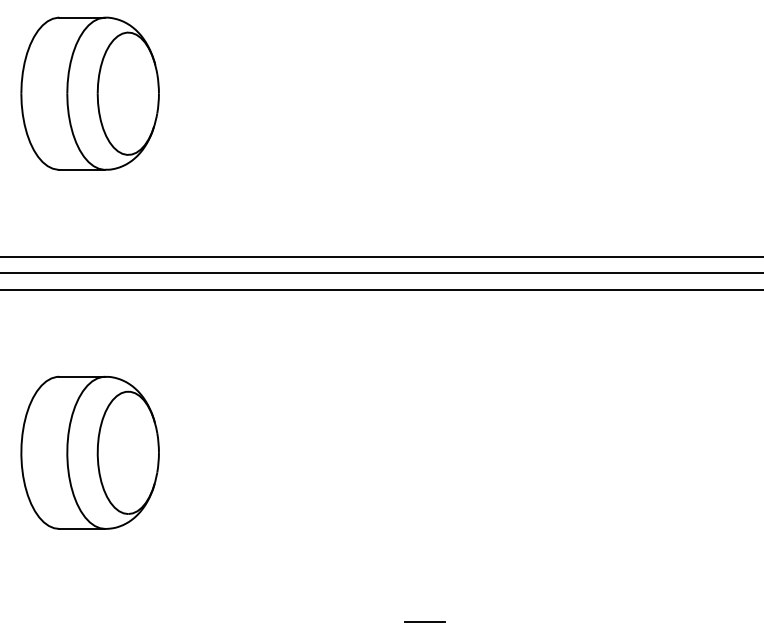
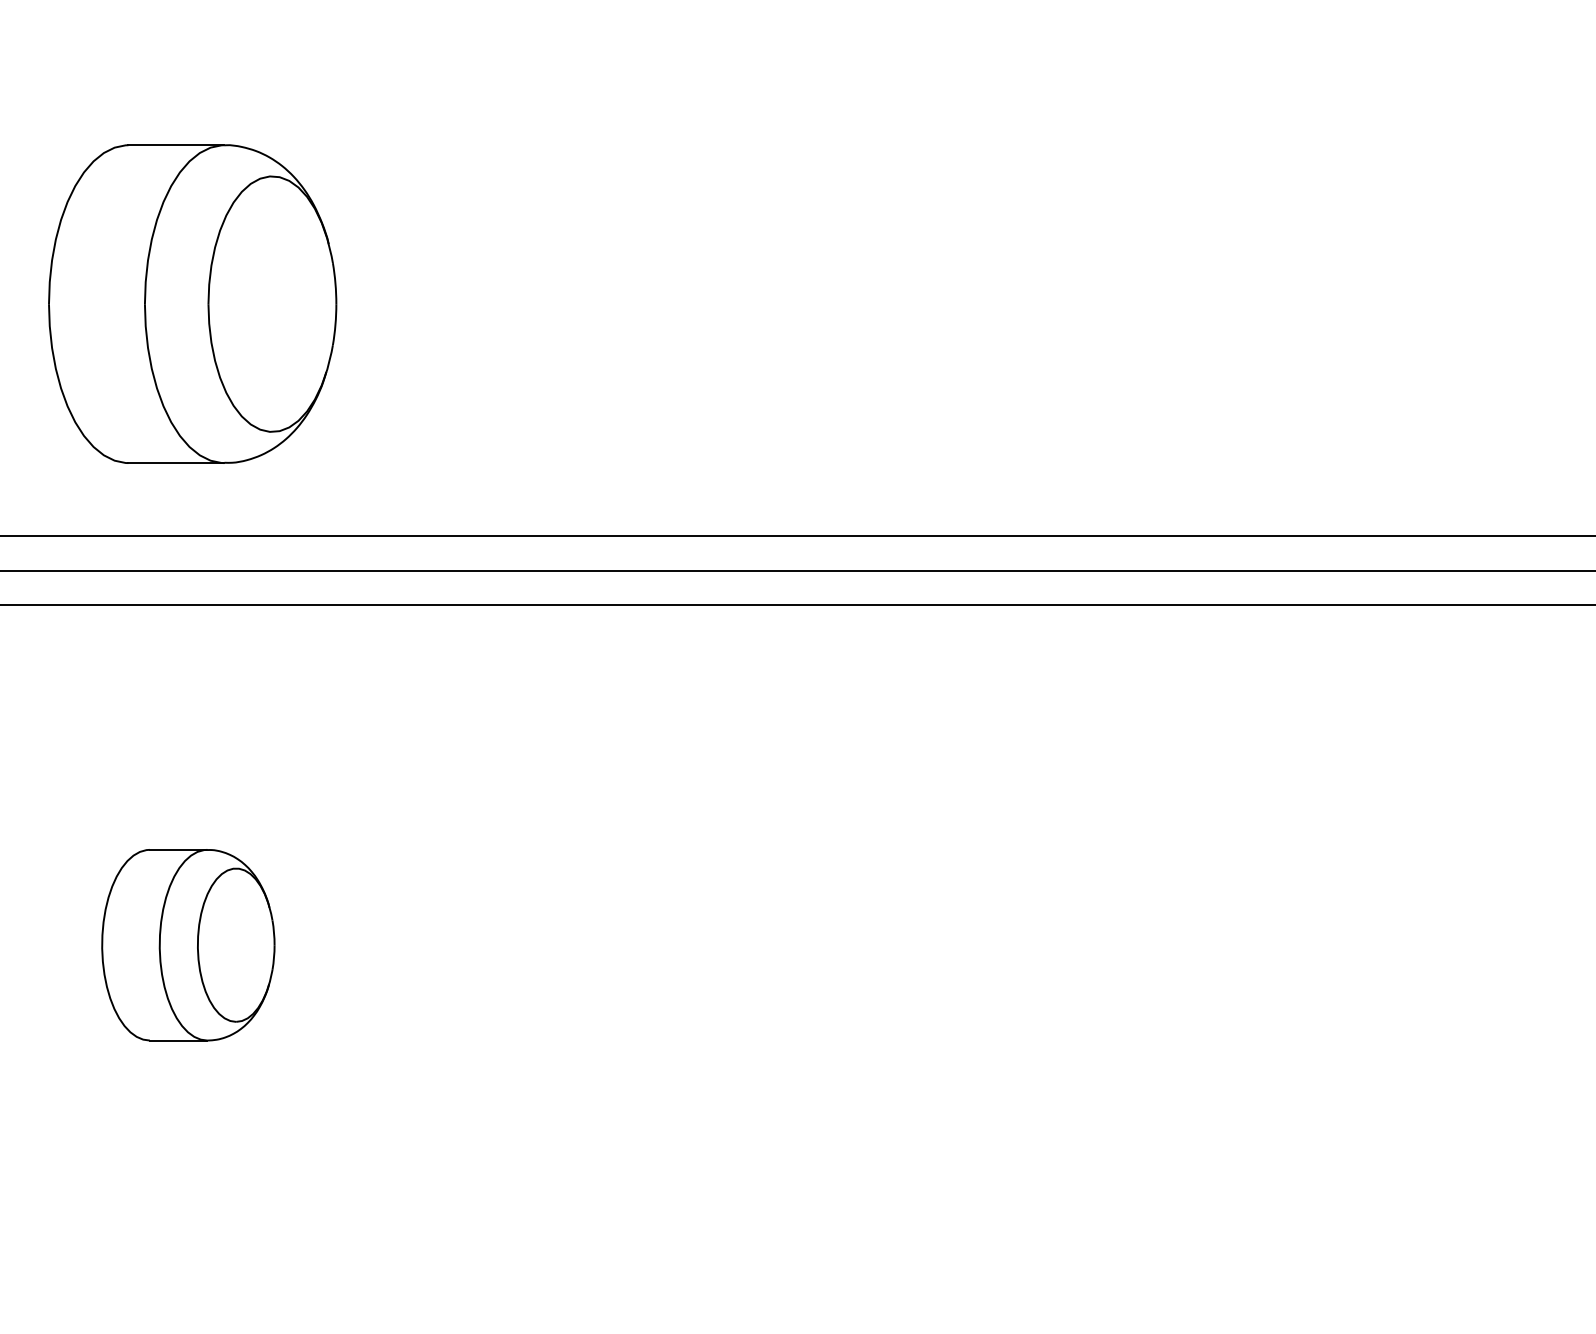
part: (89, 93) -> (191, 303), moved
part: (89, 452) -> (187, 944), size x0.6
line: (424, 622) -> (886, 1299), removed

